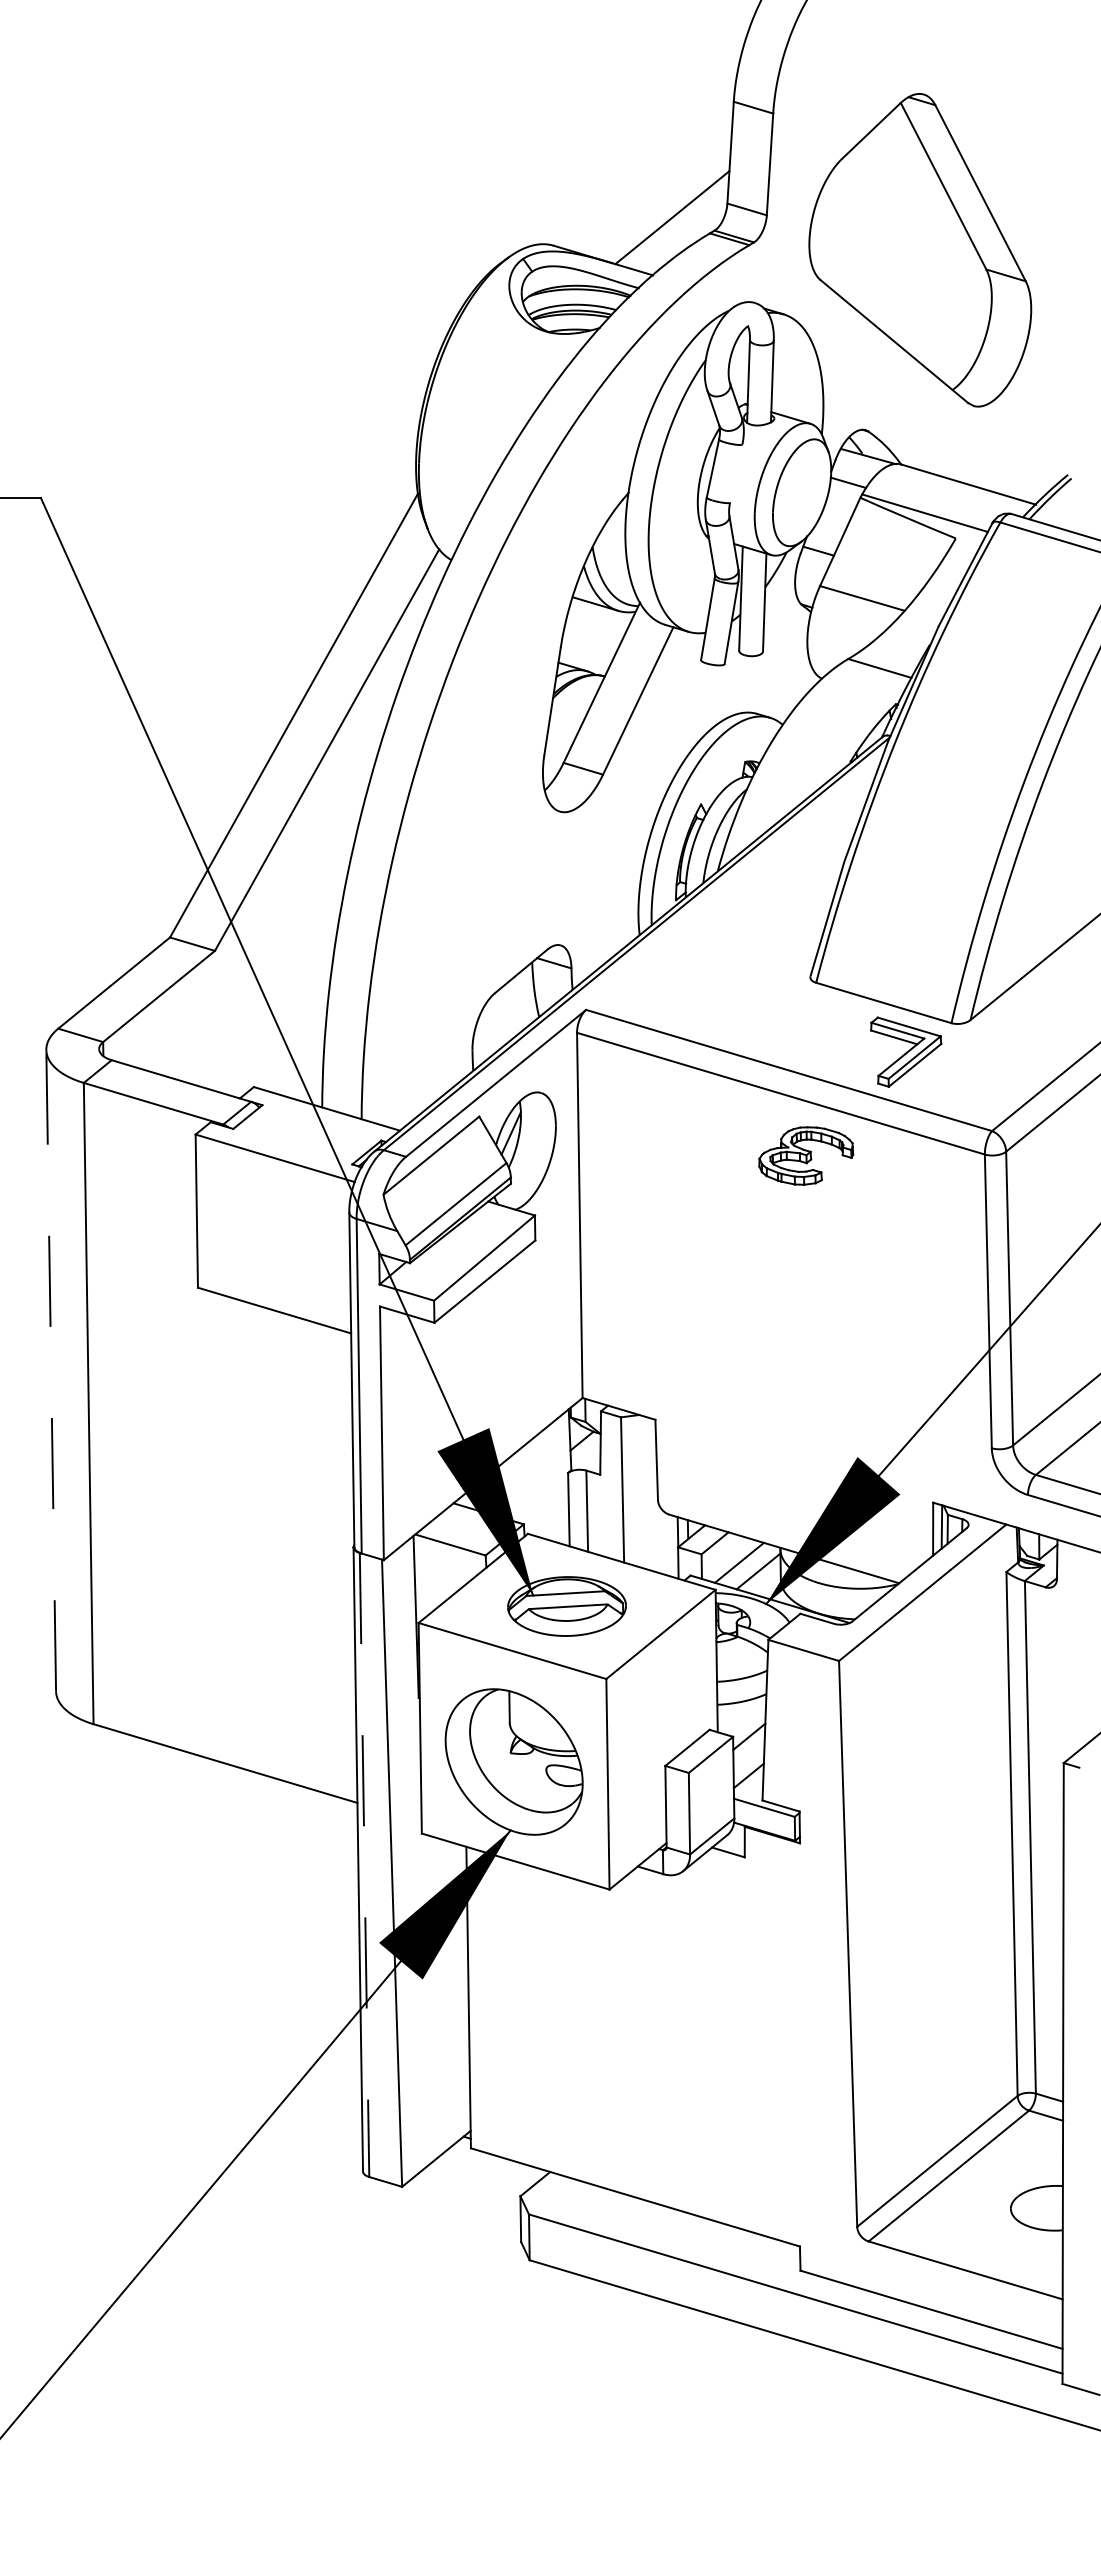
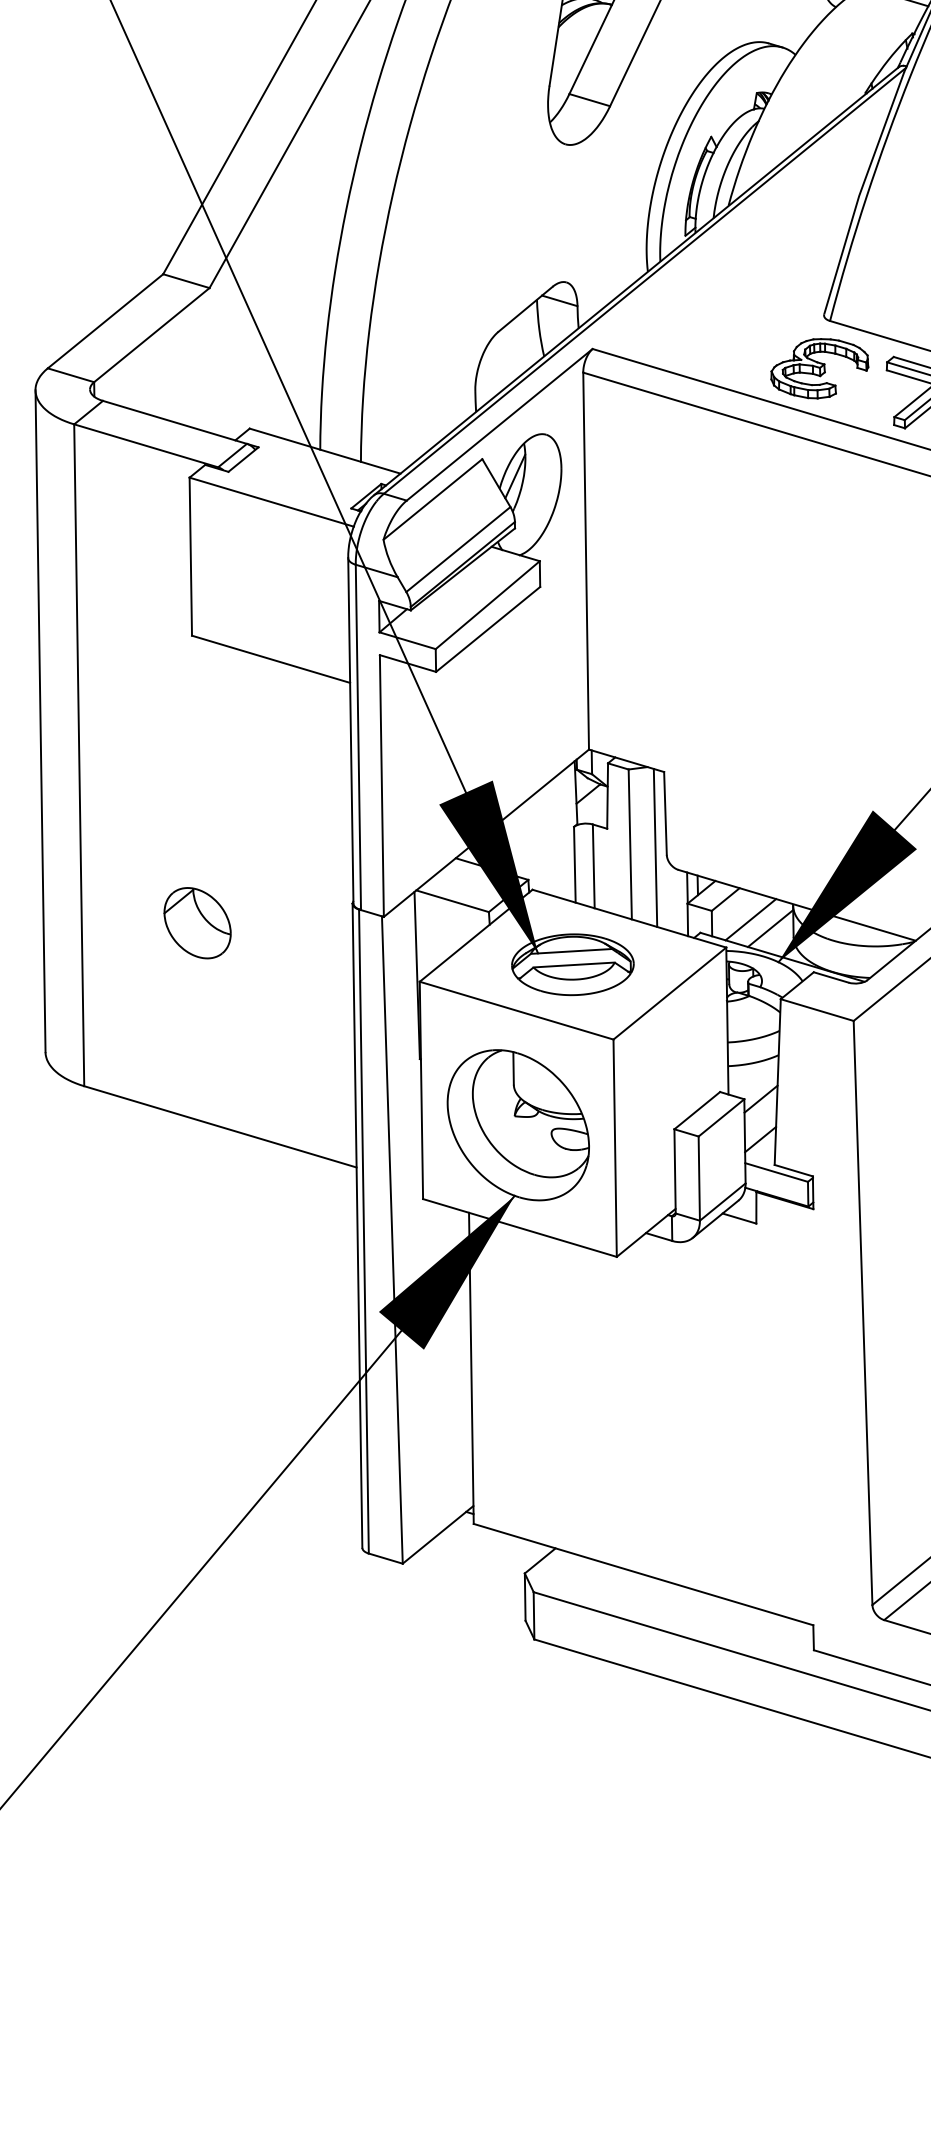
part: (806, 1155) -> (820, 368), moved
line: (51, 1370) -> (40, 721), dashed -> solid
line: (646, 1492) -> (654, 847), added
part: (203, 1566) -> (197, 923), added
line: (364, 1865) -> (363, 1232), dashed -> solid

